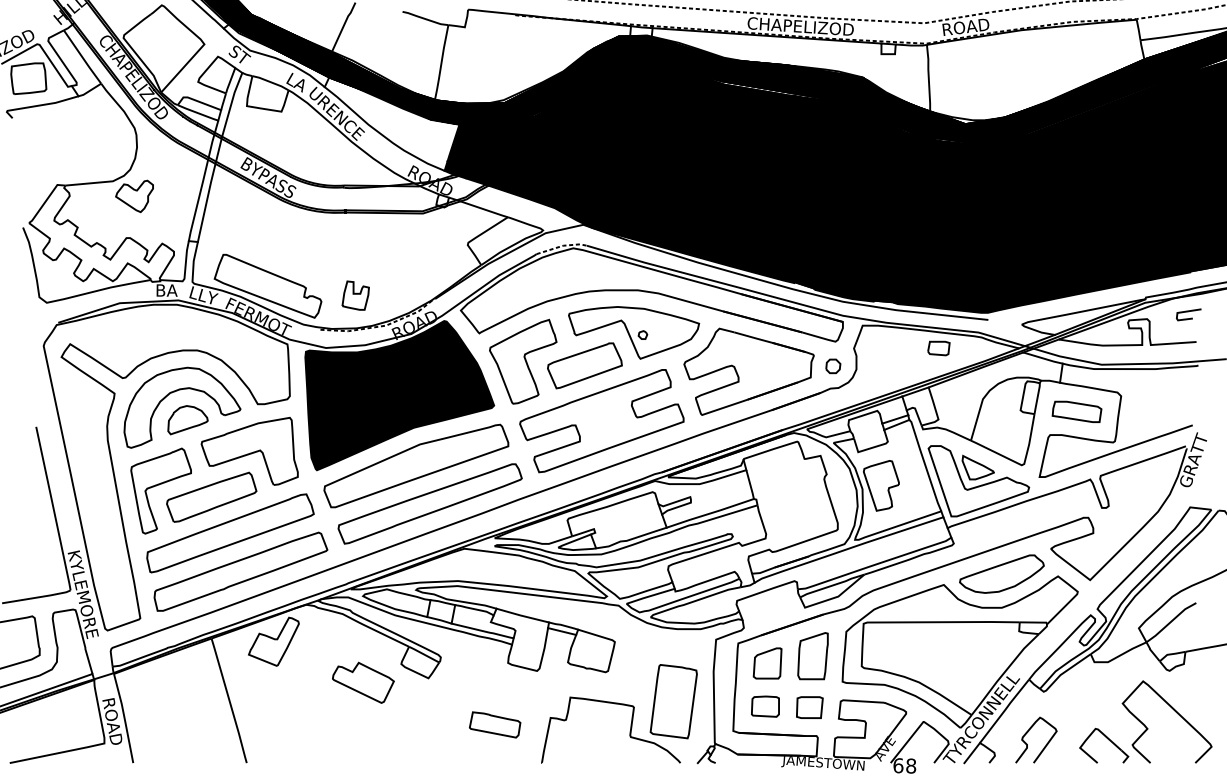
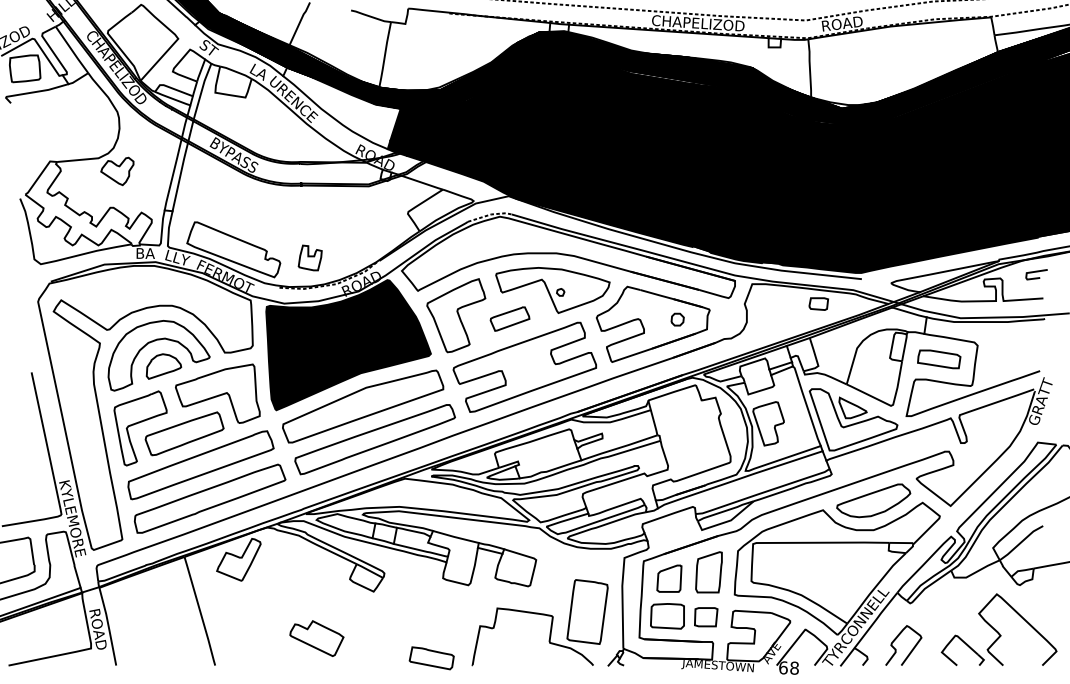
part: (584, 365) -> (509, 318), size x0.6
part: (833, 366) -> (677, 319), moved
part: (362, 682) -> (316, 638), moved
part: (765, 706) -> (667, 616), size x1.4
part: (494, 725) -> (431, 658), moved

